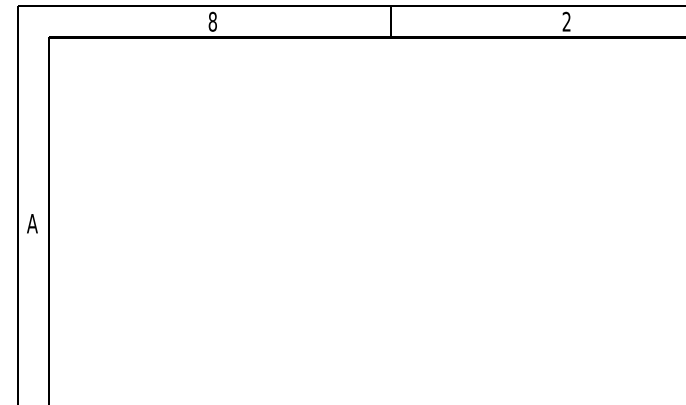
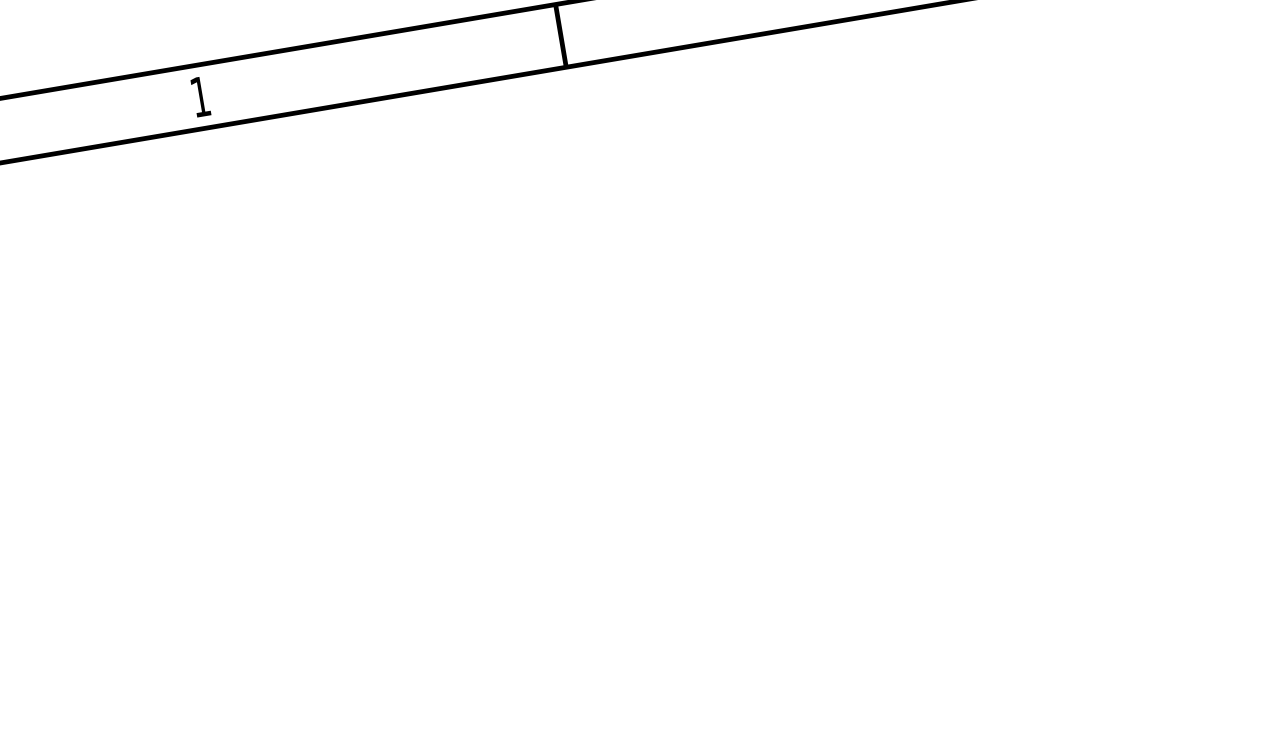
text: (212, 21) -> (199, 96), 8 -> 1

